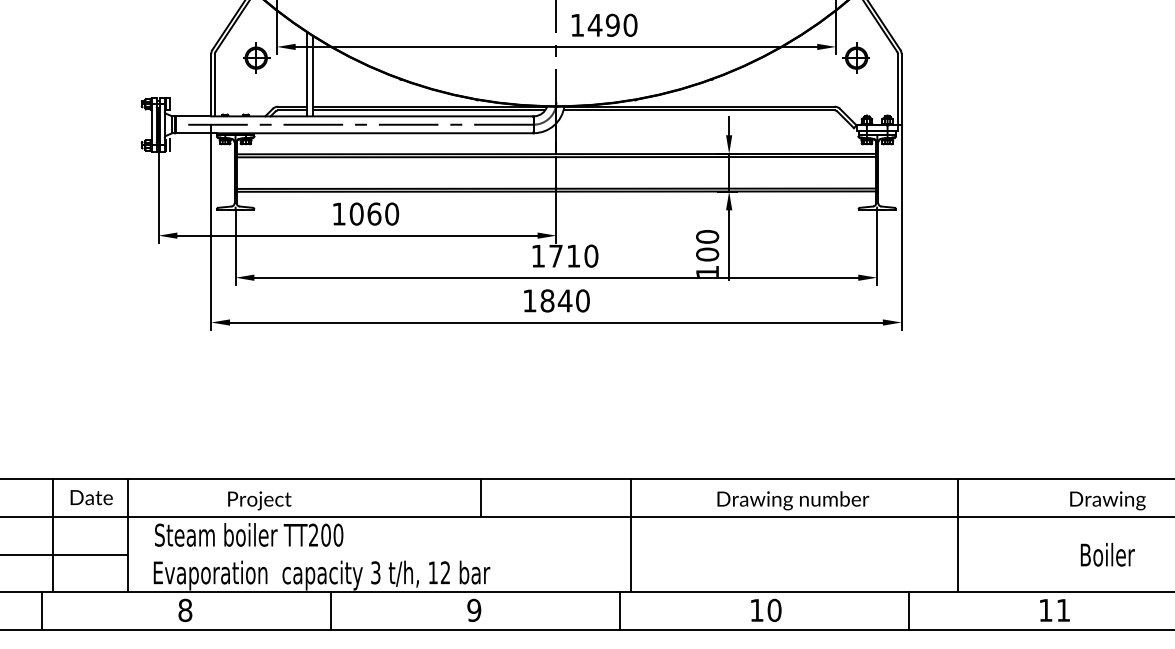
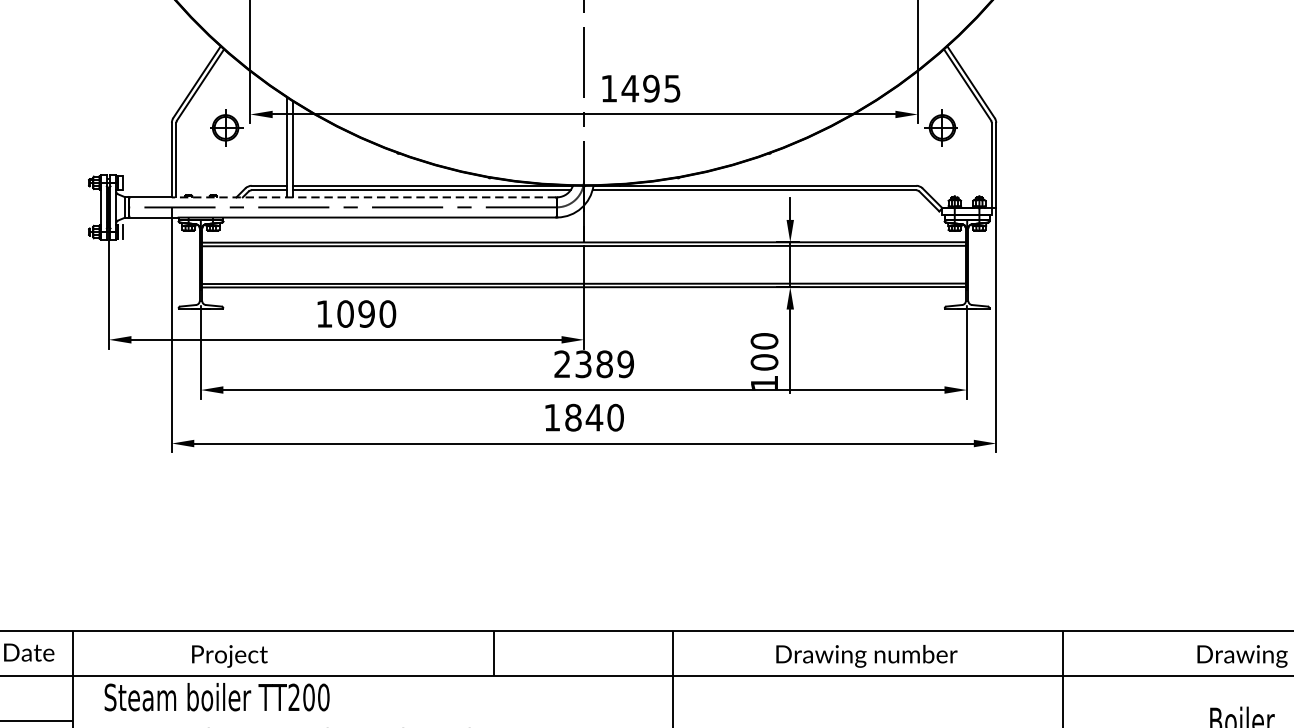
text: (630, 24) -> (672, 87), 1490 -> 1495
line: (372, 116) -> (364, 197), solid -> dashed
text: (374, 213) -> (366, 313), 1060 -> 1090
text: (564, 255) -> (593, 363), 1710 -> 2389

